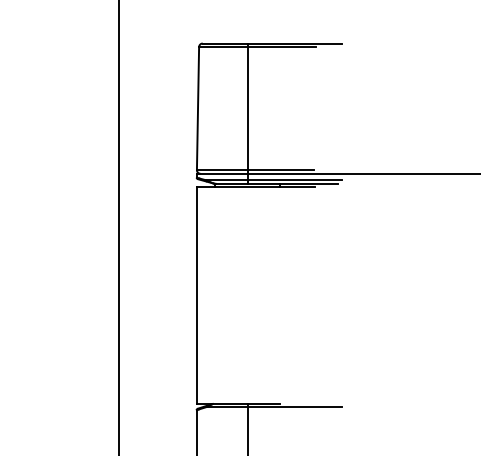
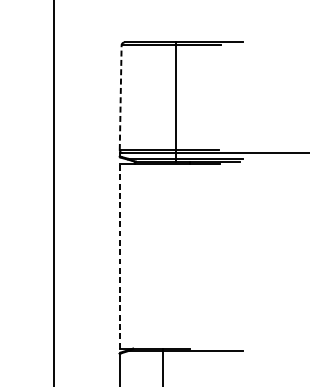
line: (198, 108) -> (121, 97), solid -> dashed
line: (247, 113) -> (176, 101), moved
line: (196, 295) -> (119, 256), solid -> dashed

